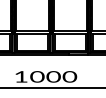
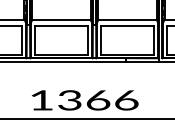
text: (53, 76) -> (98, 99), 1000 -> 1366

